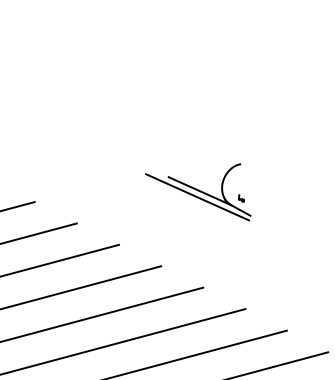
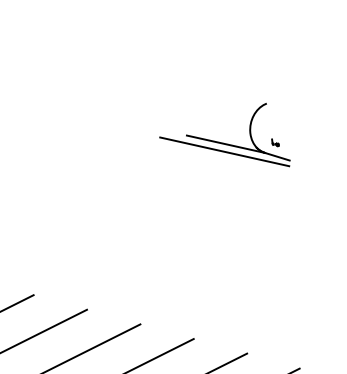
part: (198, 192) -> (224, 146), moved

